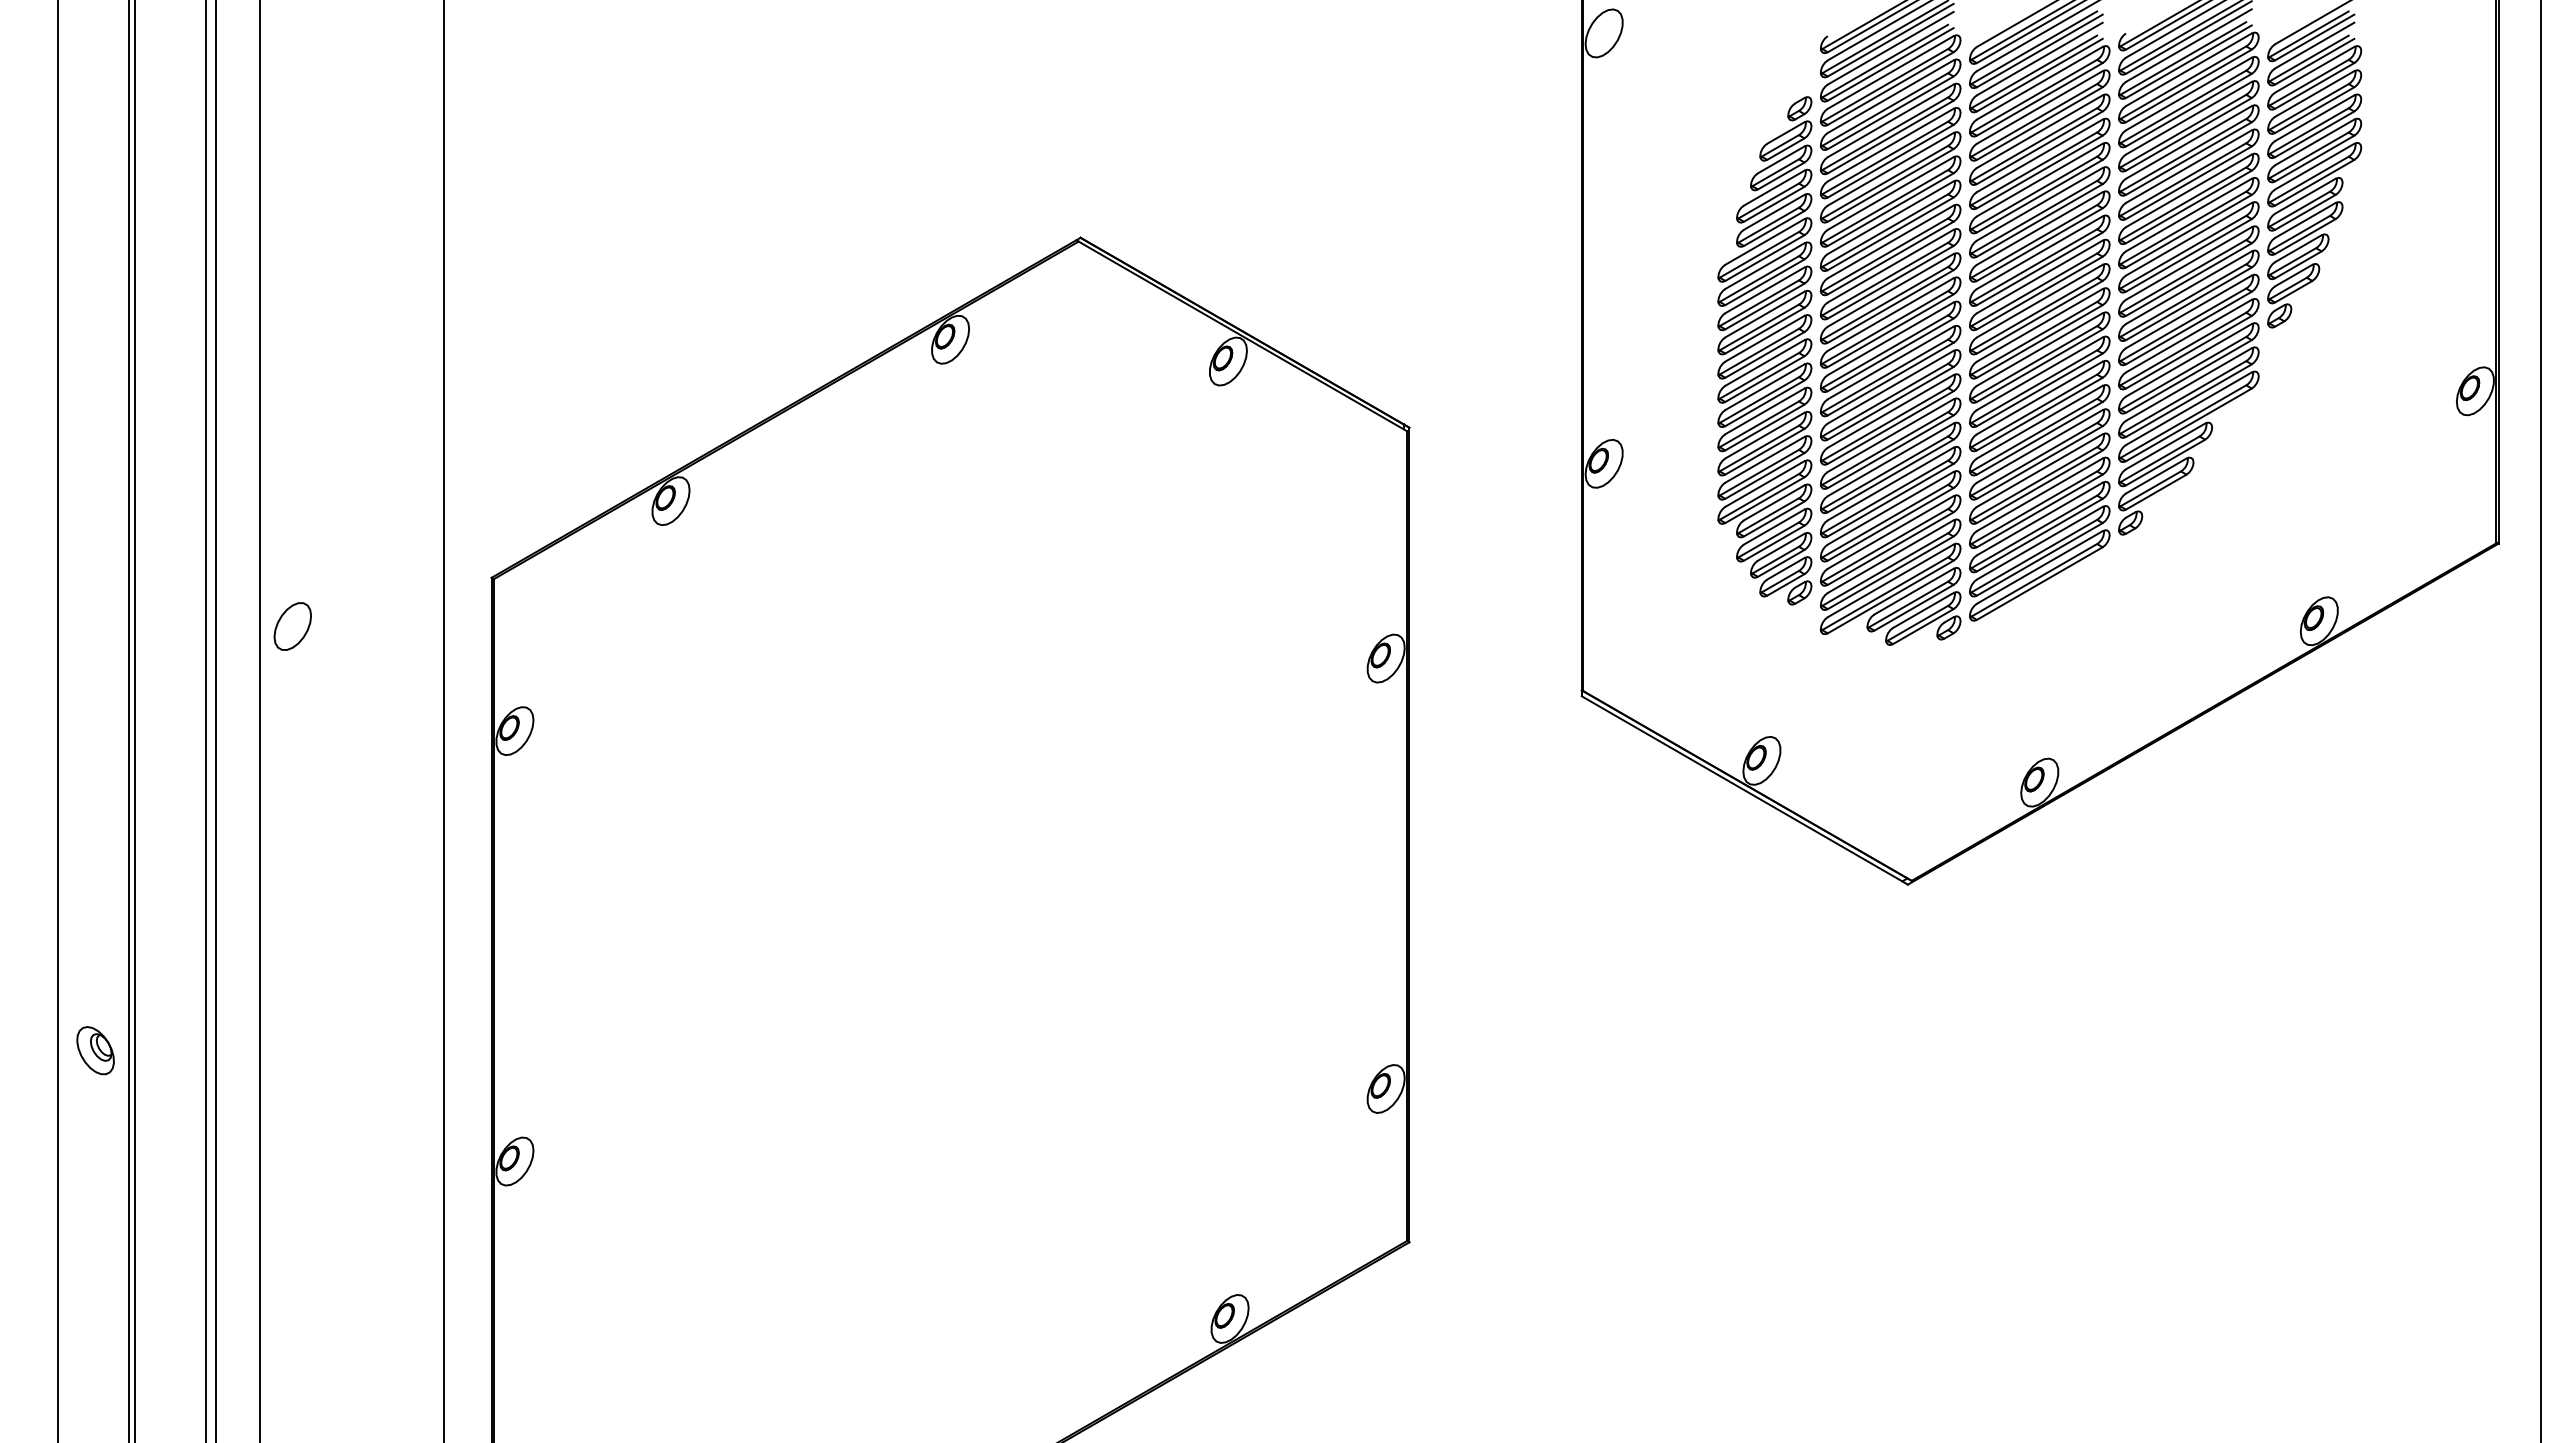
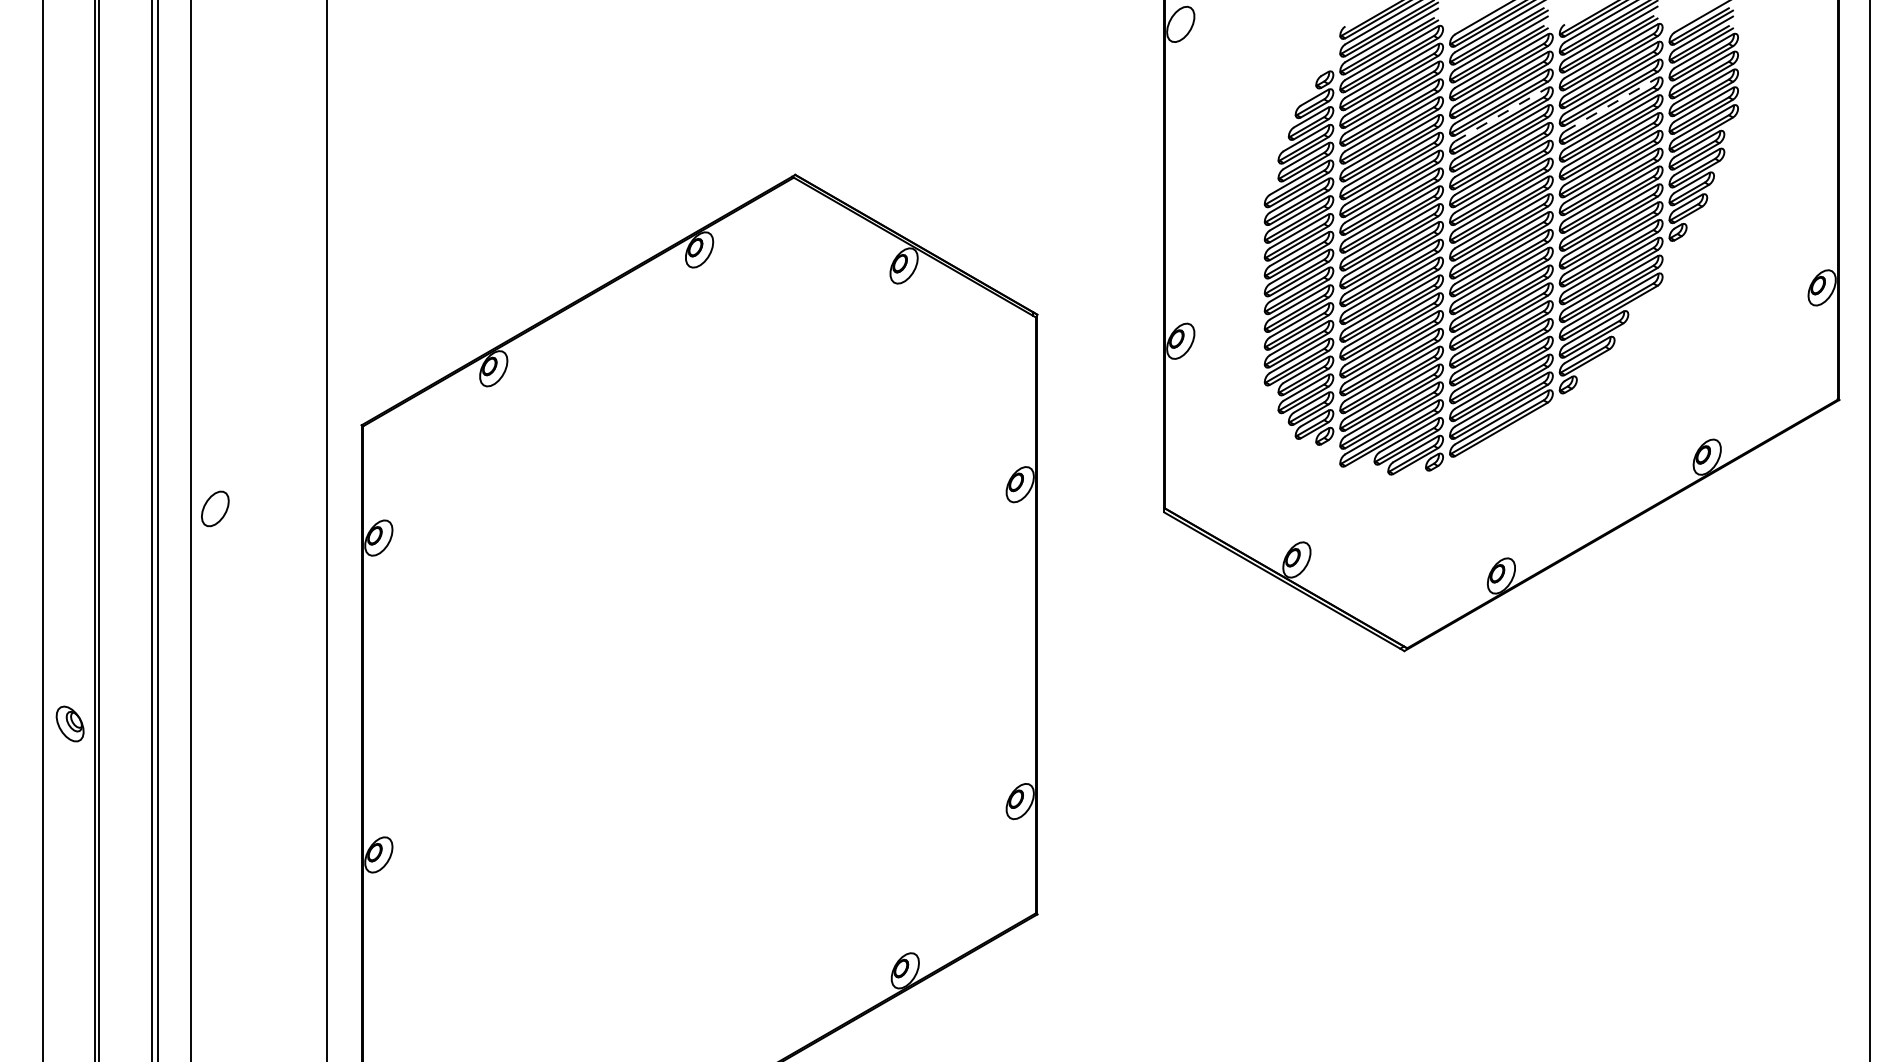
line: (2188, 142) -> (1610, 104), solid -> dashed
line: (2039, 155) -> (1501, 114), solid -> dashed
part: (292, 626) -> (215, 508), moved
part: (95, 1050) -> (70, 723), moved

